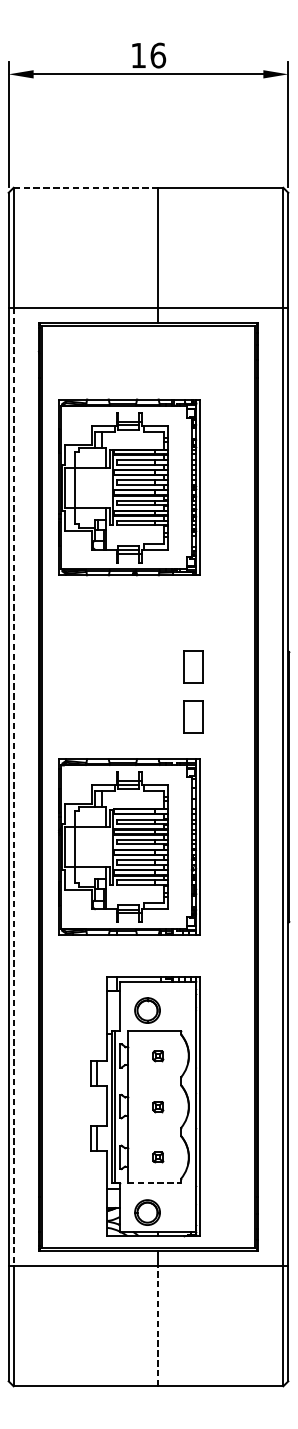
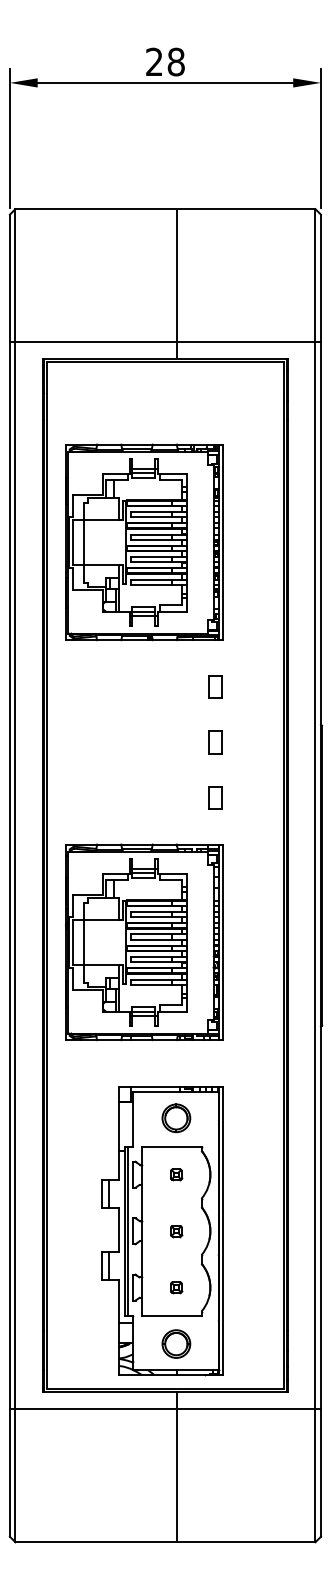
text: (148, 55) -> (165, 61), 16 -> 28
line: (86, 188) -> (96, 209), dashed -> solid
part: (193, 616) -> (215, 686), added
part: (193, 667) -> (215, 742), size x0.62
part: (193, 716) -> (215, 797), size x0.62
line: (13, 787) -> (15, 876), dashed -> solid
part: (147, 1010) -> (176, 1118), moved
line: (153, 1182) -> (171, 1315), dashed -> solid
part: (147, 1212) -> (176, 1343), moved
line: (158, 1326) -> (176, 1475), dashed -> solid

